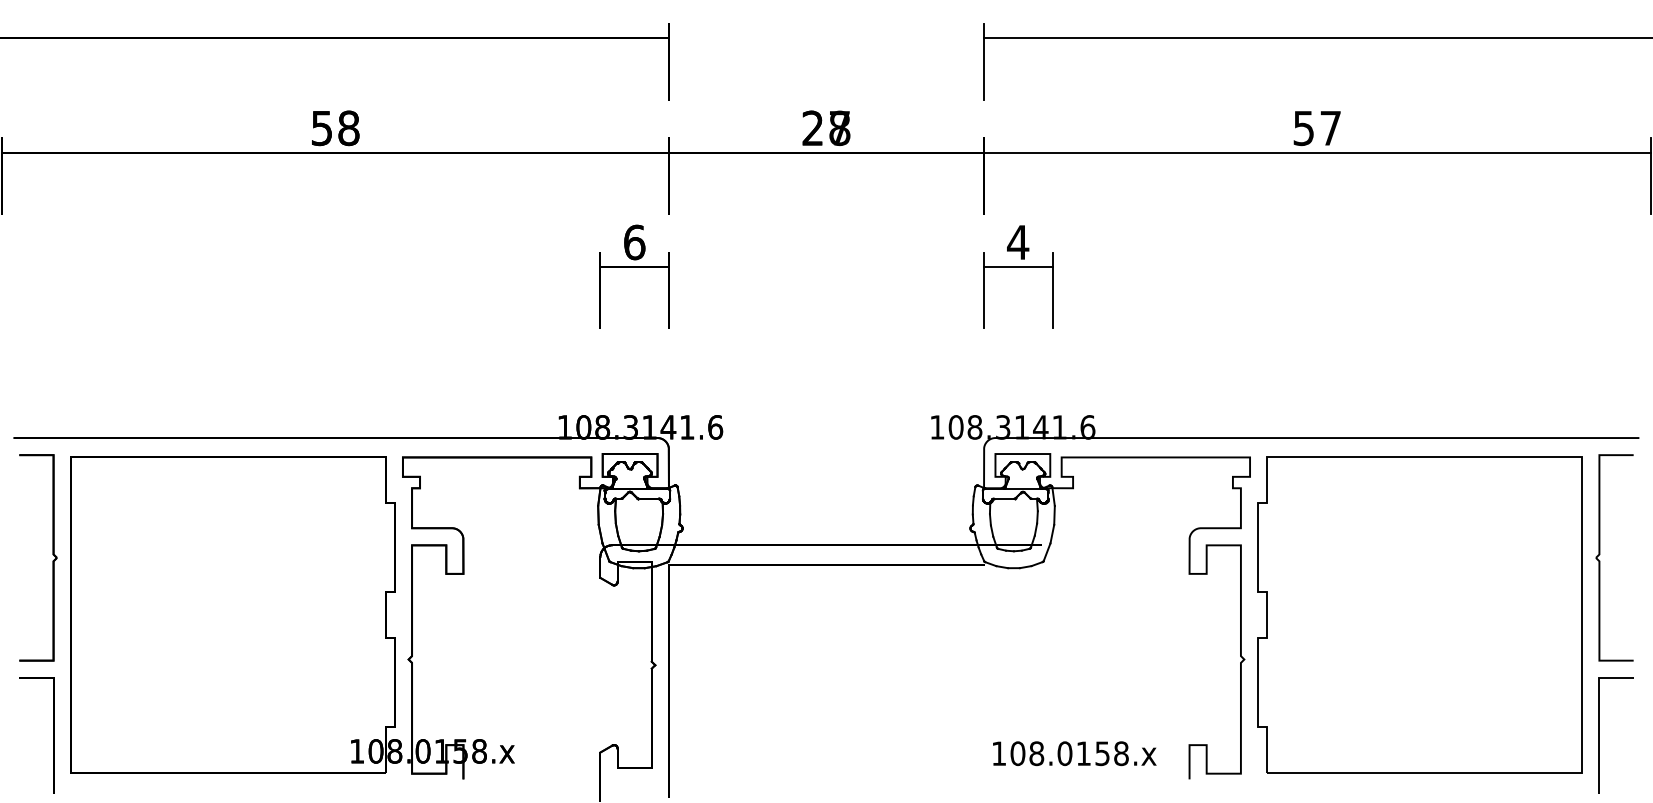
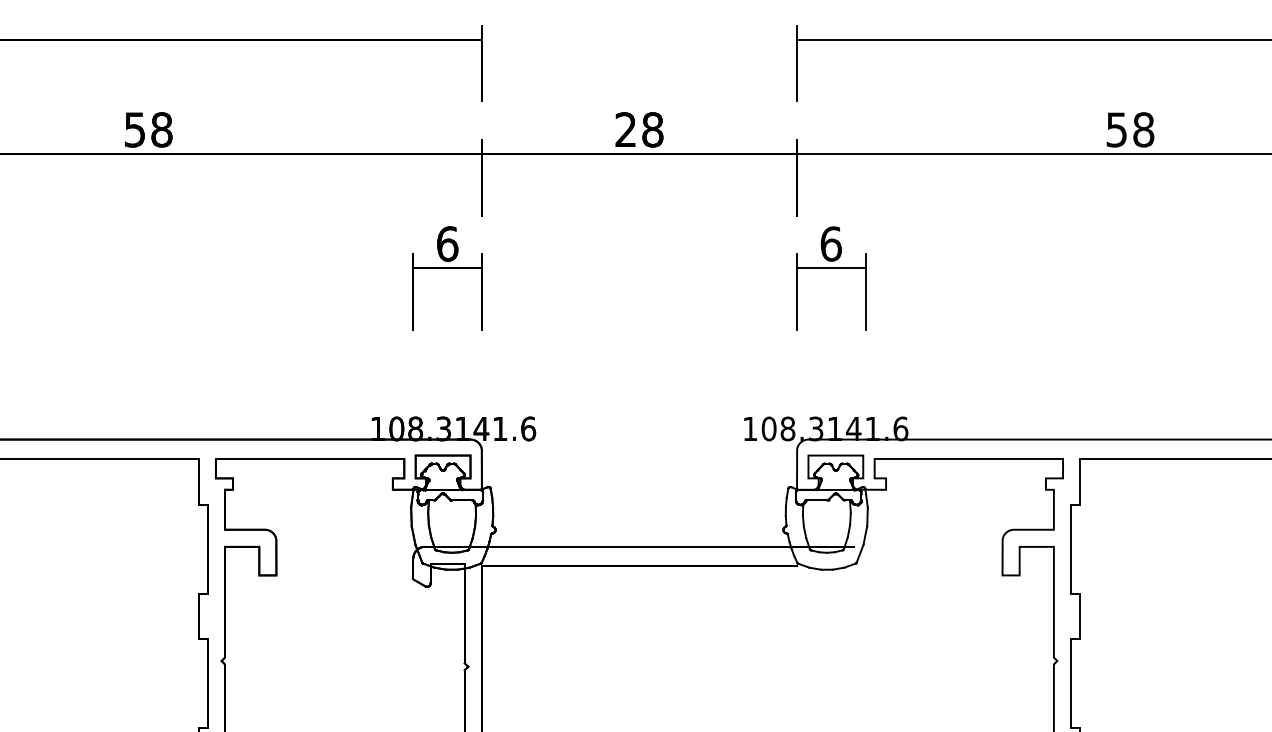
text: (839, 127) -> (652, 129), 27 -> 28
text: (1330, 128) -> (1143, 130), 57 -> 58
text: (1018, 242) -> (831, 244), 4 -> 6

